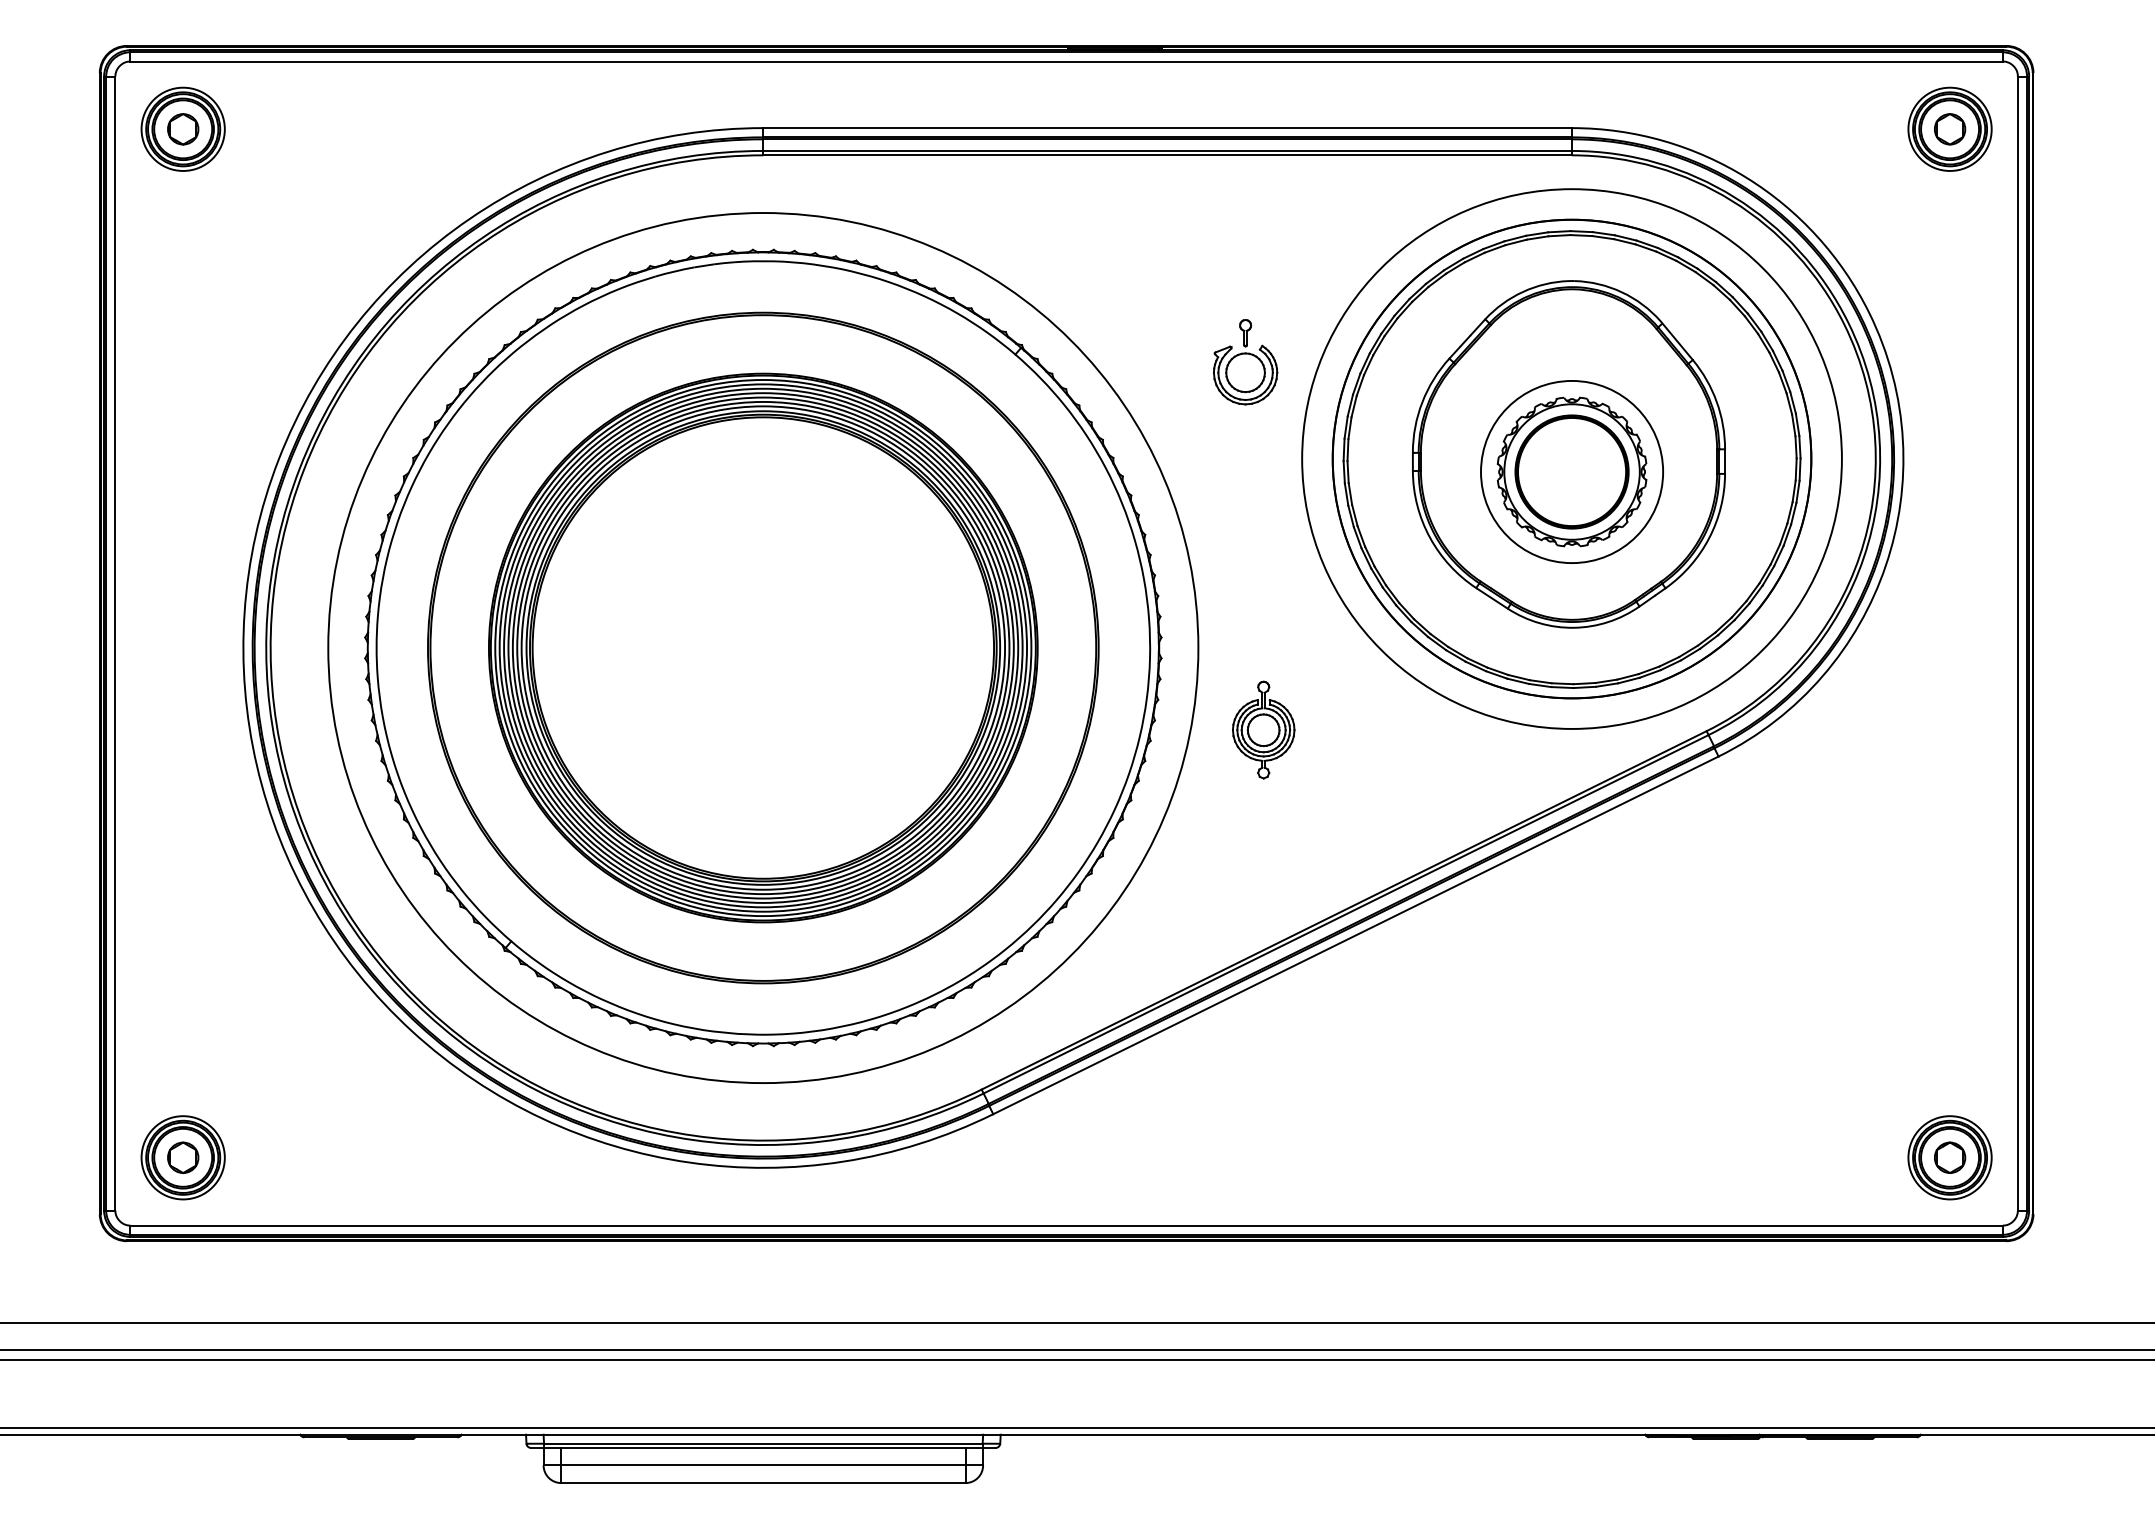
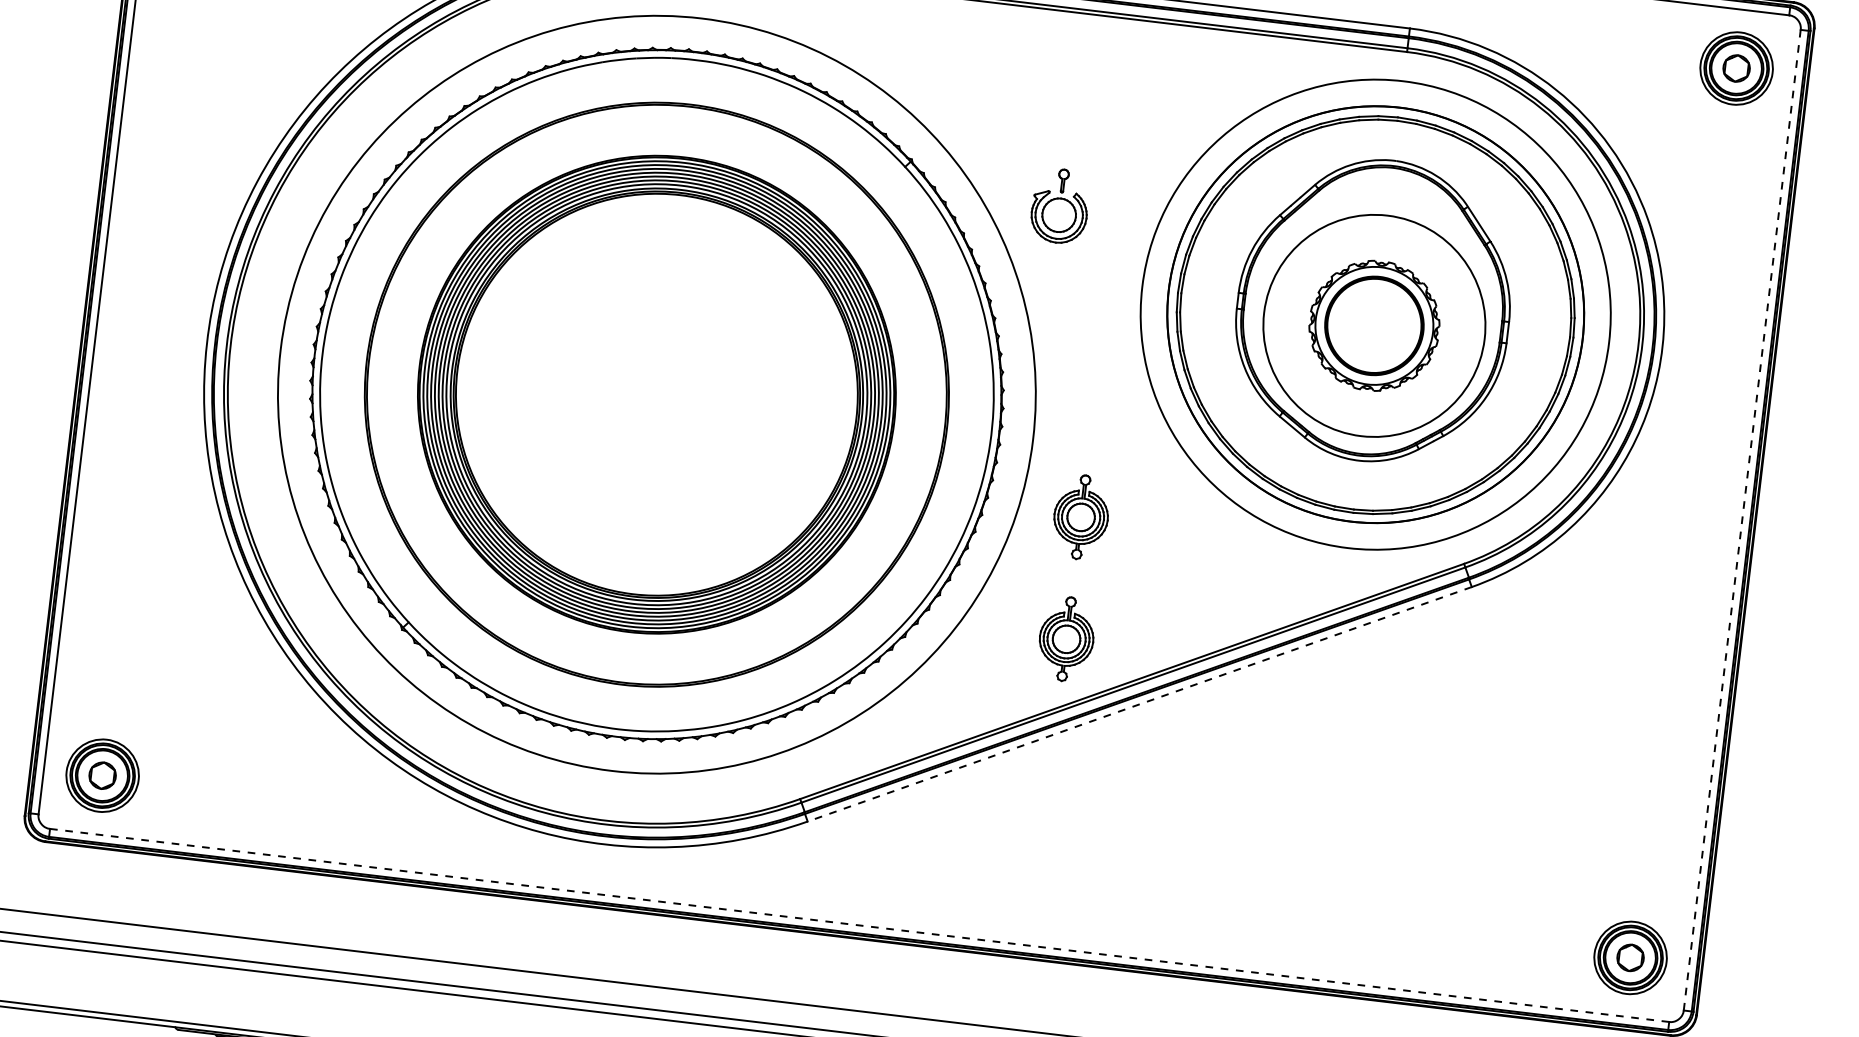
part: (1245, 362) -> (1060, 206), moved
circle: (1572, 471) -> (1374, 325), size x1.4
line: (2017, 643) -> (1741, 520), solid -> dashed
part: (1263, 870) -> (1066, 638), added
line: (1355, 935) -> (1139, 704), solid -> dashed
line: (1067, 1225) -> (860, 925), solid -> dashed

